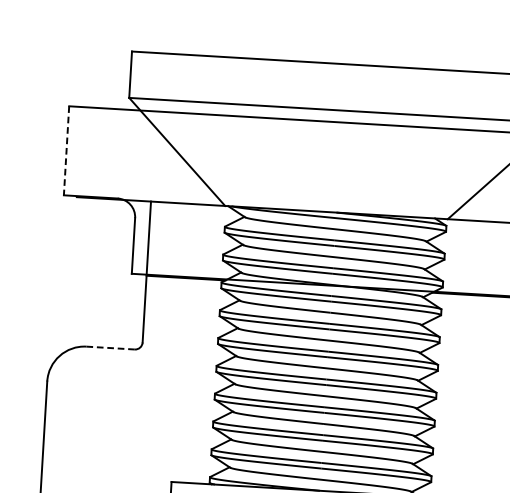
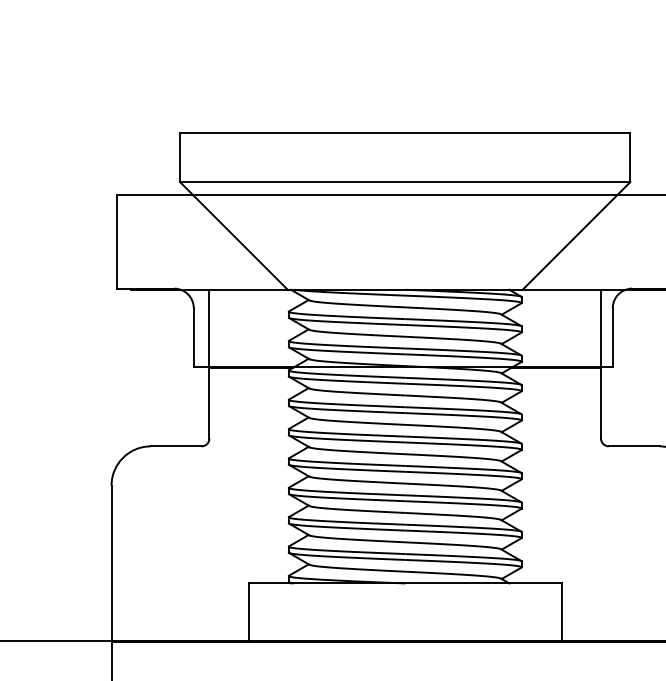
line: (66, 150) -> (117, 241), dashed -> solid
line: (110, 348) -> (175, 446), dashed -> solid

